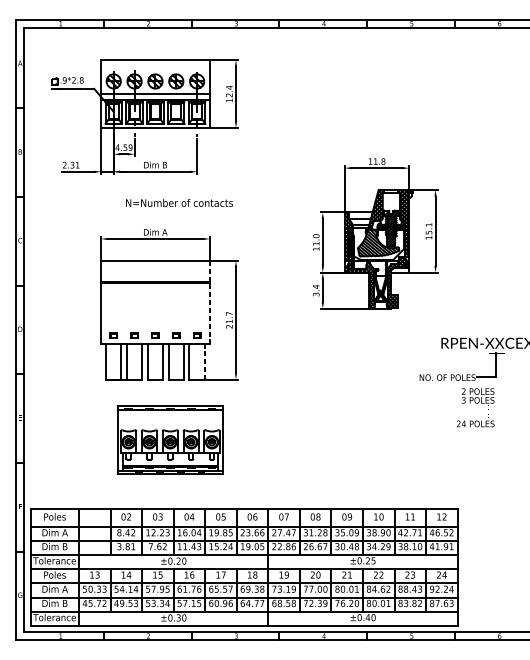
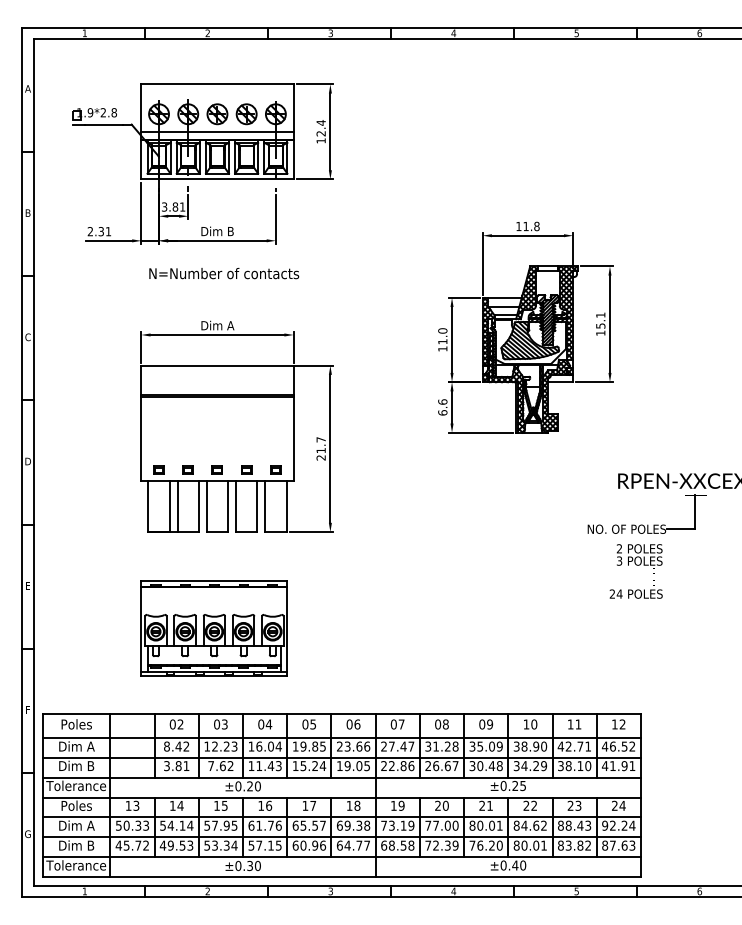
text: (124, 147) -> (173, 206), 4.59 -> 3.81
text: (179, 202) -> (224, 273), moved
text: (316, 290) -> (442, 407), 3.4 -> 6.6
line: (209, 302) -> (293, 423), dashed -> solid
line: (204, 362) -> (286, 507), dashed -> solid
text: (475, 407) -> (635, 571), moved
part: (169, 439) -> (213, 628), moved

